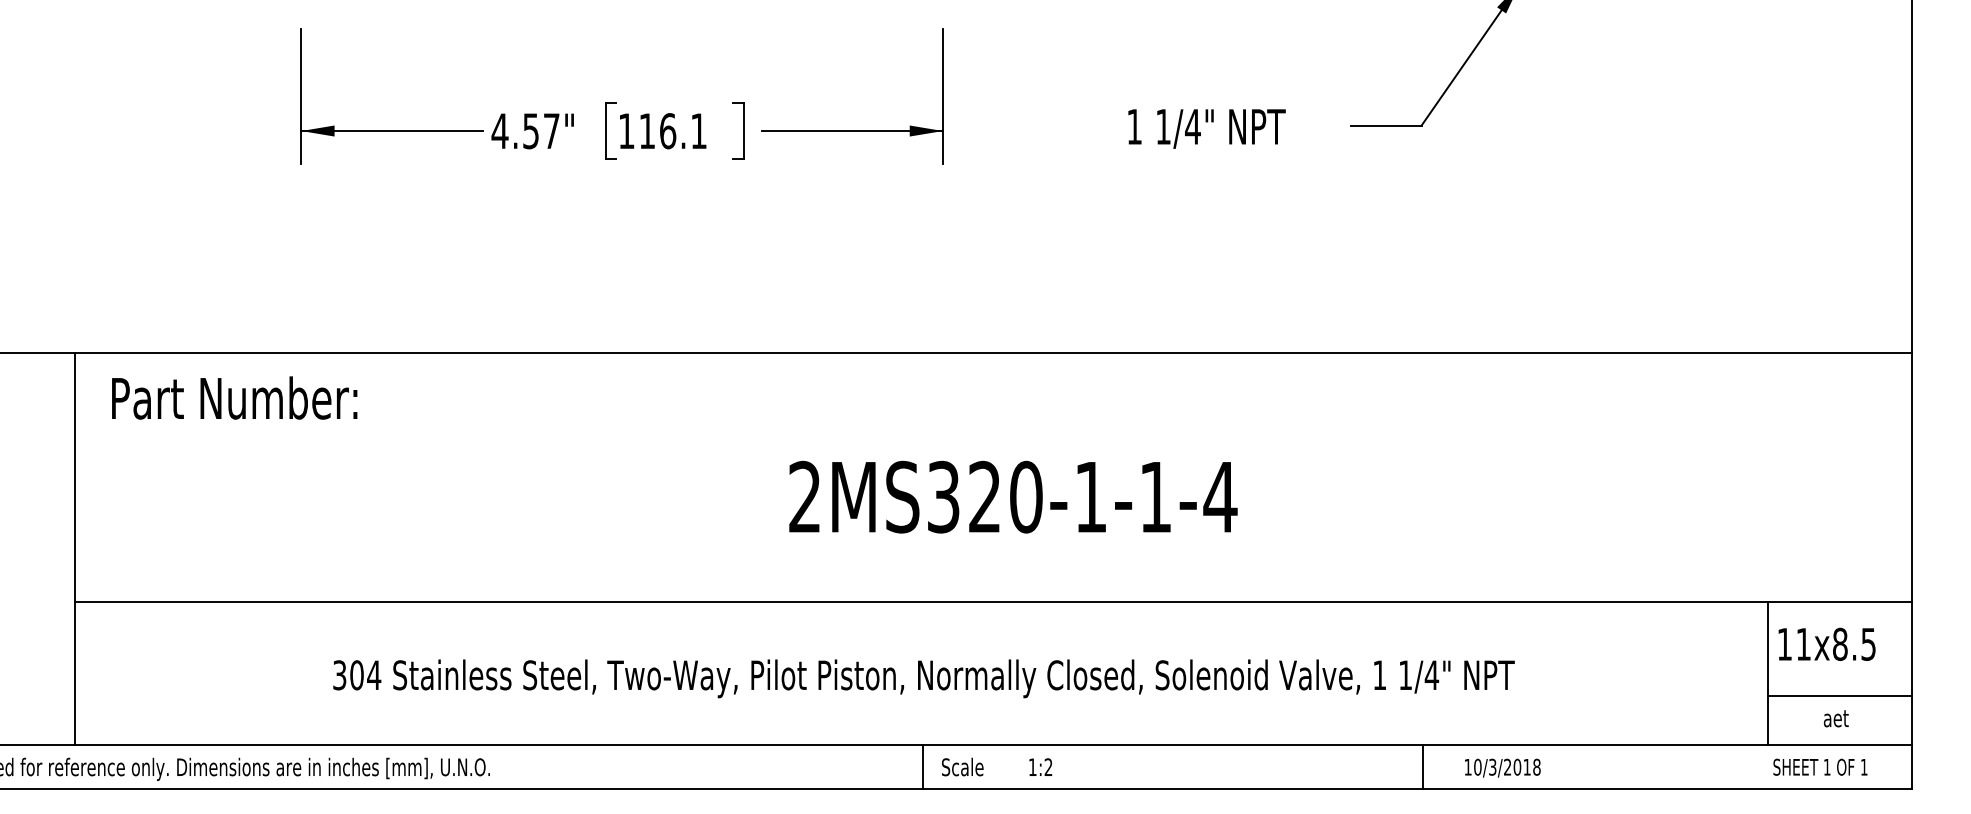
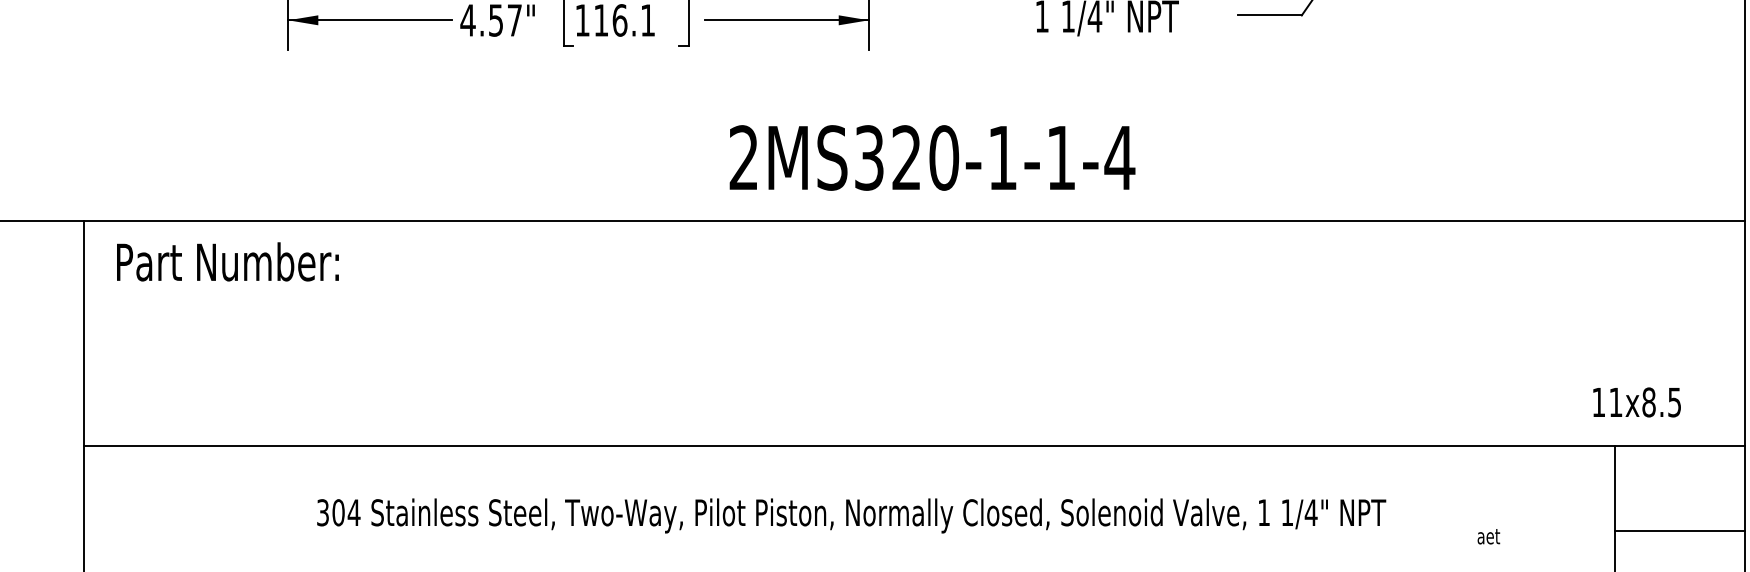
text: (1013, 496) -> (932, 157), moved
text: (1826, 643) -> (1636, 401), moved
text: (1835, 718) -> (1488, 536), moved

